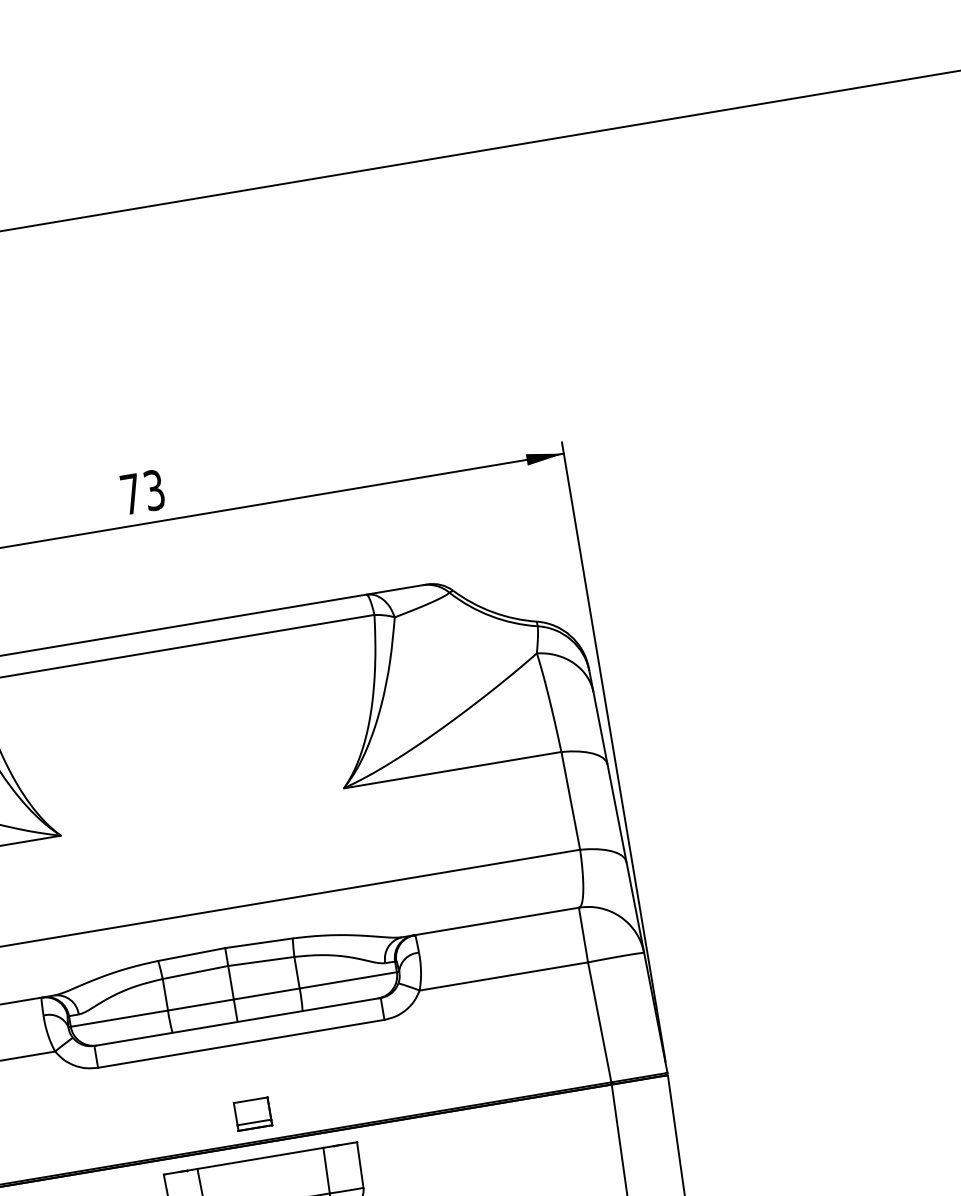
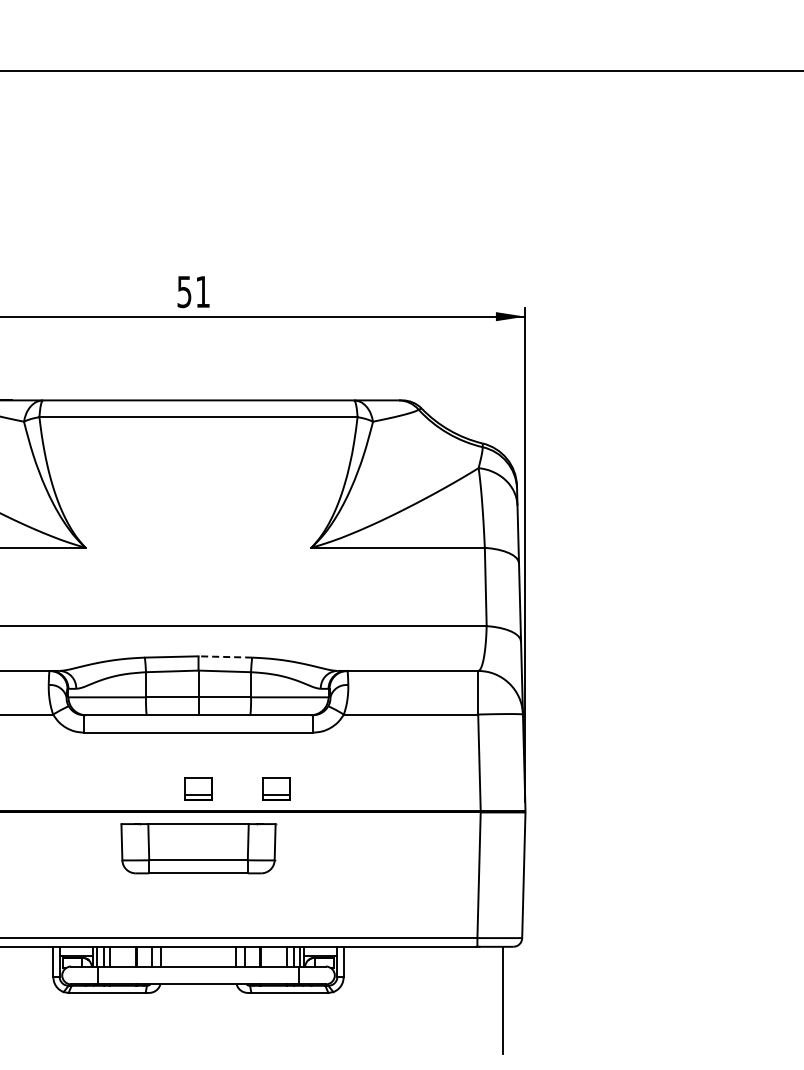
text: (142, 491) -> (193, 291), 73 -> 51
line: (259, 942) -> (225, 656), solid -> dashed
part: (350, 1097) -> (276, 788), added

